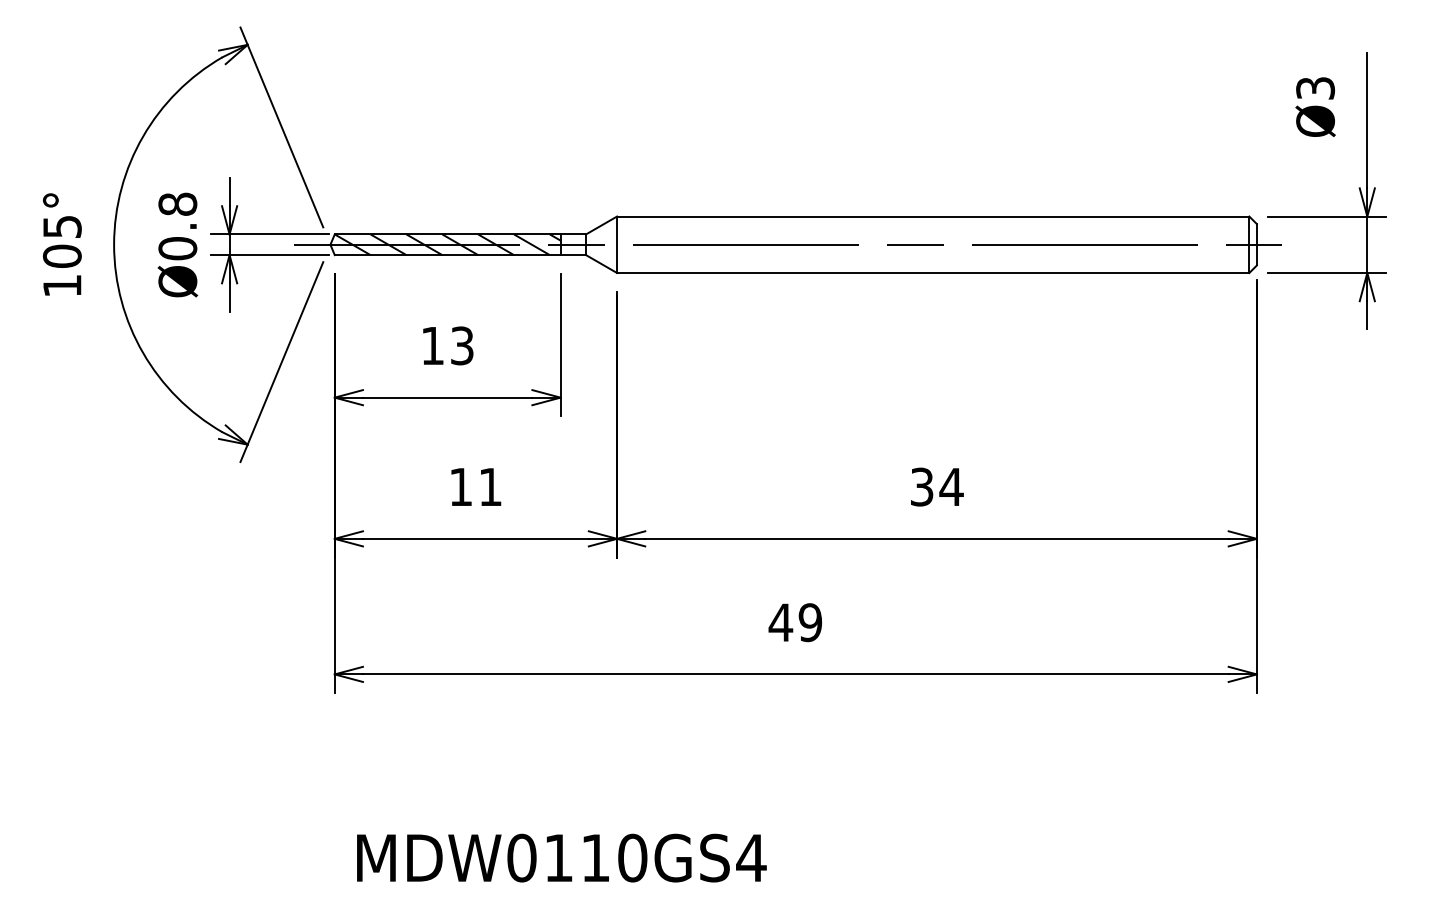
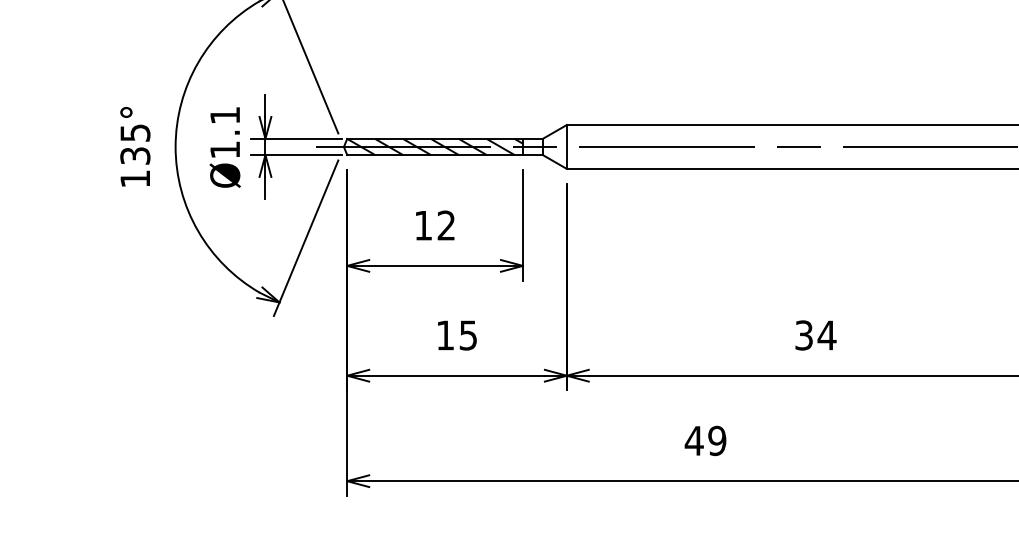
text: (177, 226) -> (224, 132), Ø0.8 -> Ø1.1
text: (62, 255) -> (135, 155), 105° -> 135°
text: (462, 345) -> (446, 225), 13 -> 12
text: (490, 487) -> (468, 335), 11 -> 15

